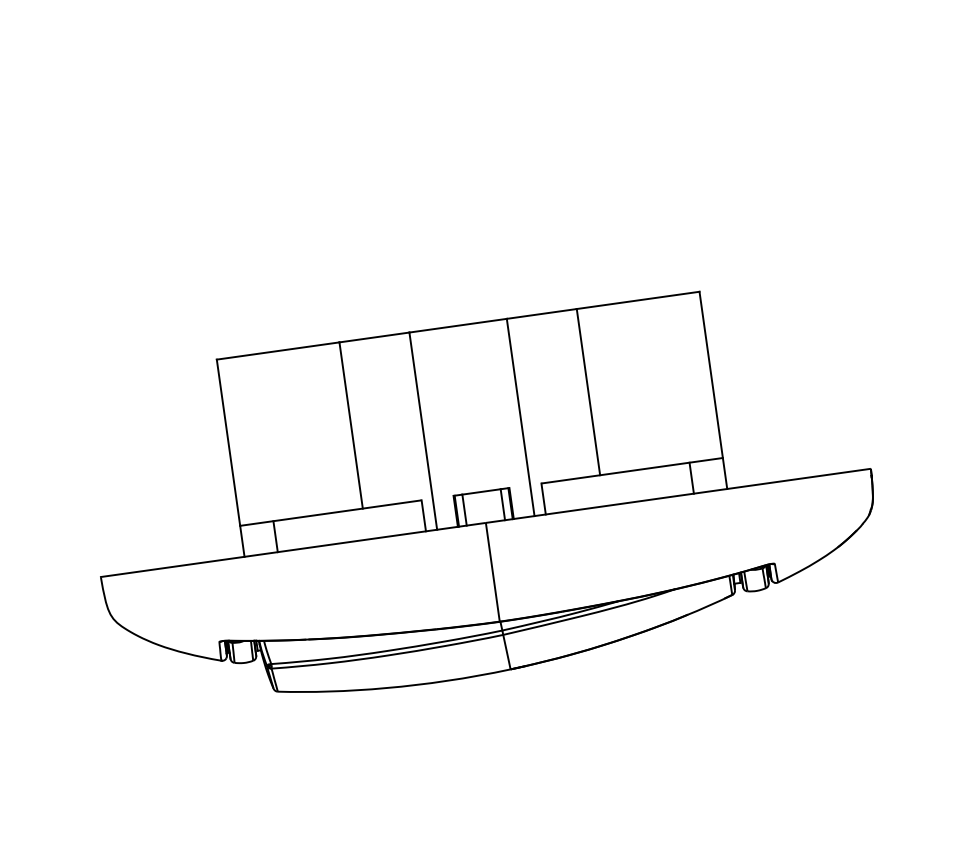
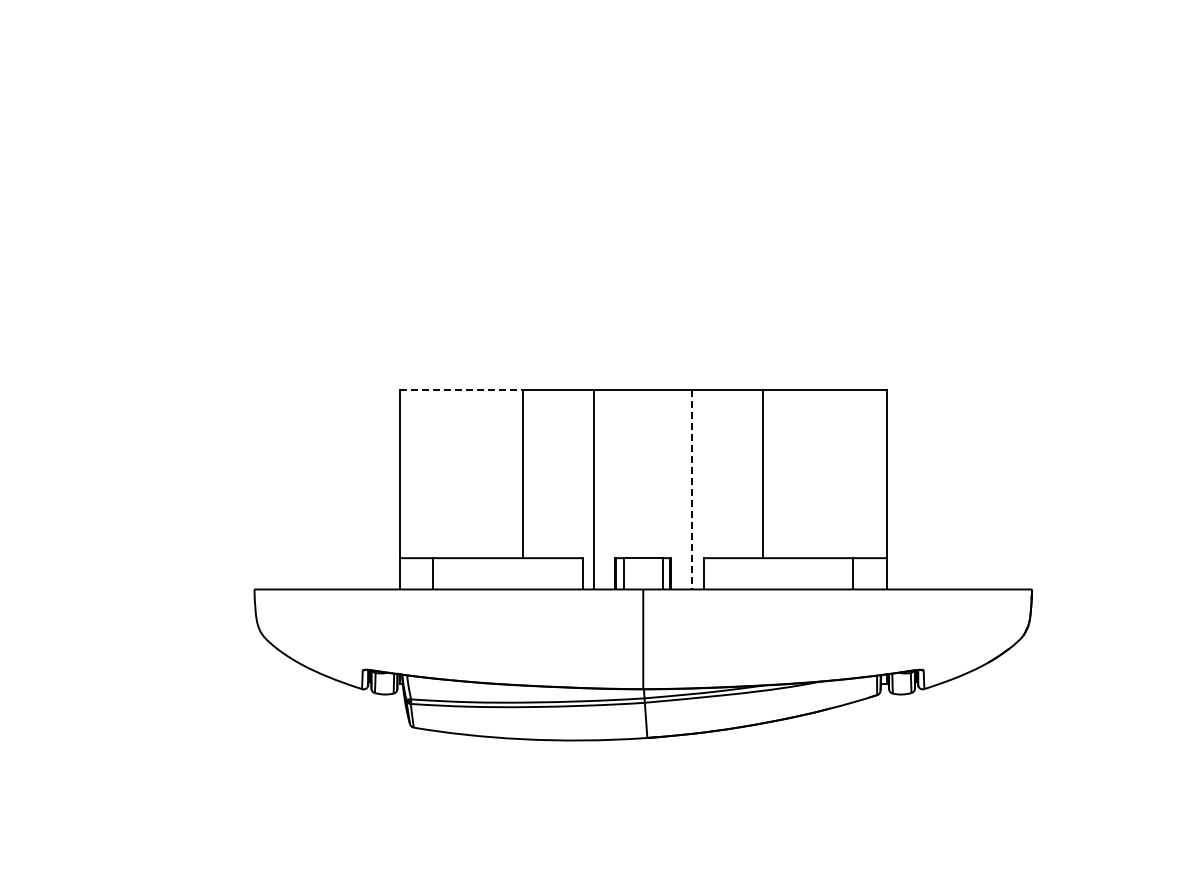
line: (278, 351) -> (461, 390), solid -> dashed
line: (520, 417) -> (692, 489), solid -> dashed

